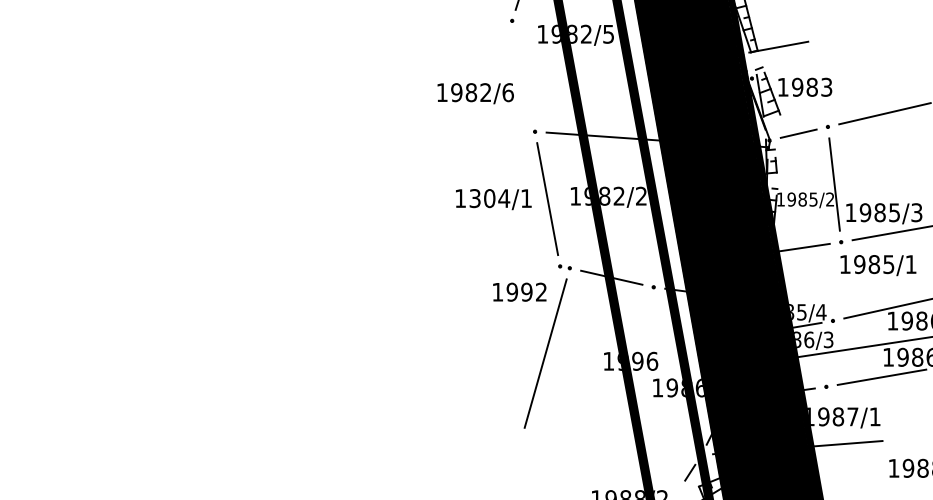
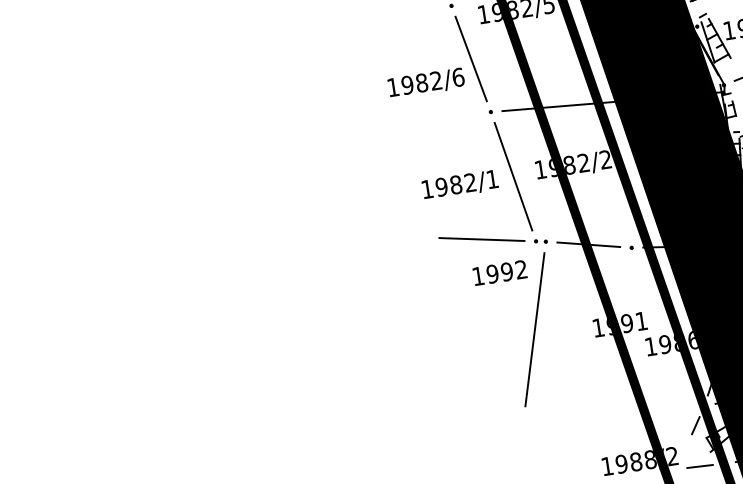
line: (523, 76) -> (471, 59), added
text: (489, 198) -> (455, 184), 1304/1 -> 1982/1
line: (506, 256) -> (481, 239), added
text: (652, 360) -> (641, 320), 1996 -> 1991

